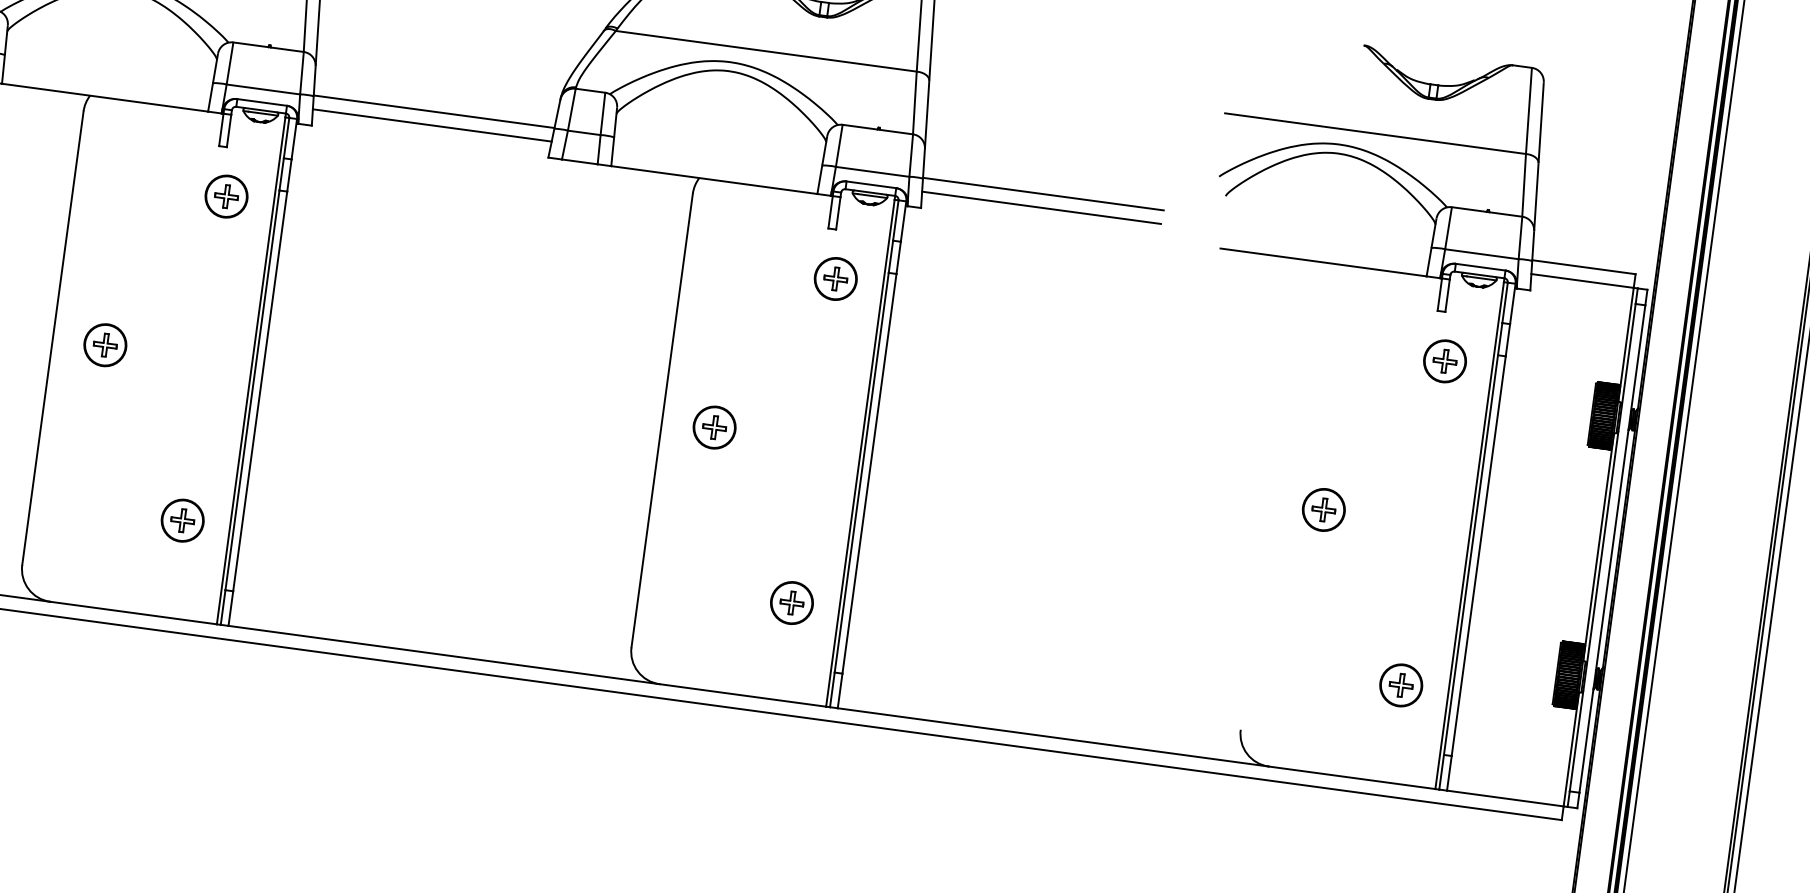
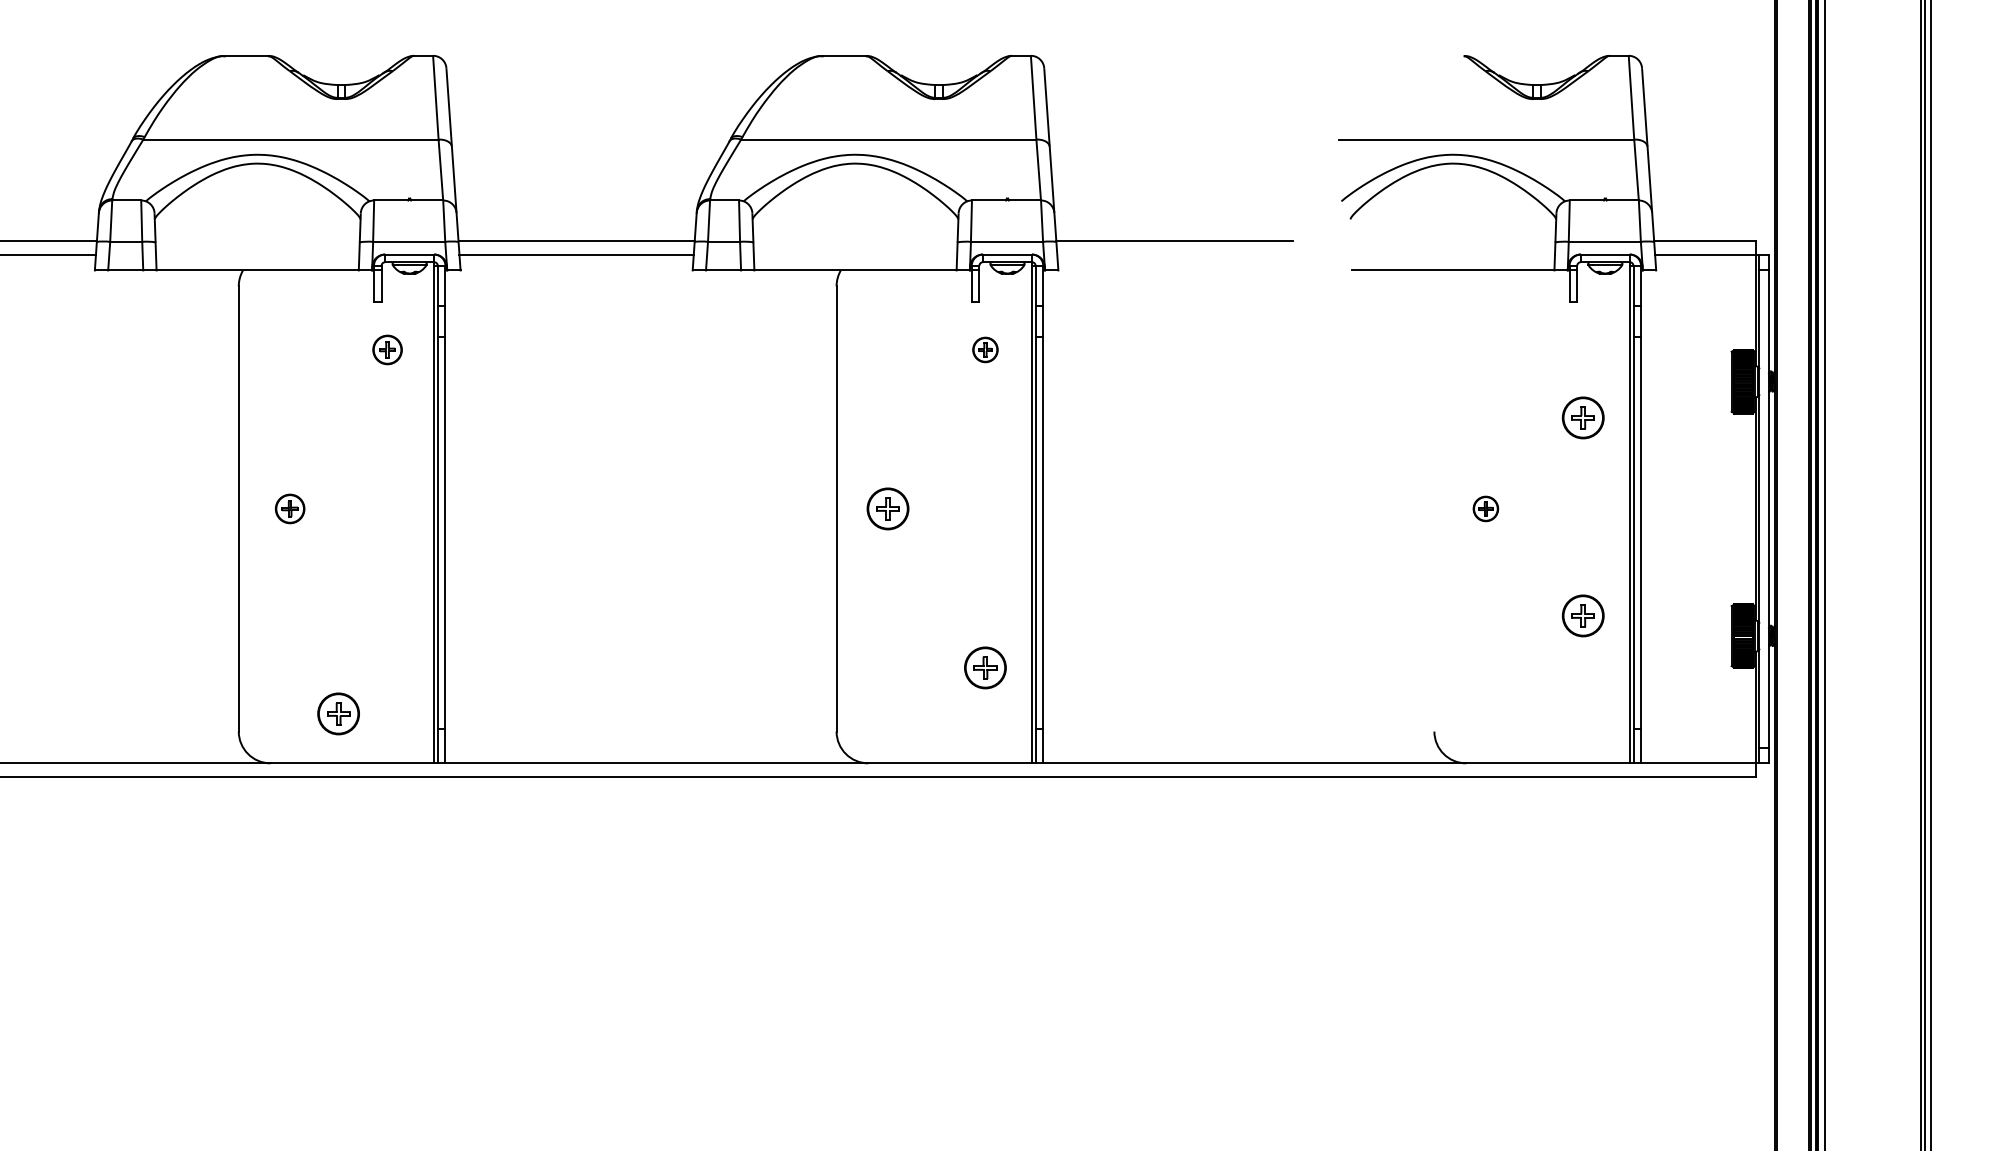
part: (226, 196) -> (387, 349), size x0.7
line: (1041, 207) -> (1174, 254), removed
part: (835, 278) -> (985, 349), size x0.6
part: (104, 344) -> (289, 508), size x0.7
part: (1444, 360) -> (1582, 417), moved
part: (1323, 509) -> (1485, 508), size x0.6
part: (182, 520) -> (338, 713), moved
part: (1400, 684) -> (1582, 615), moved

